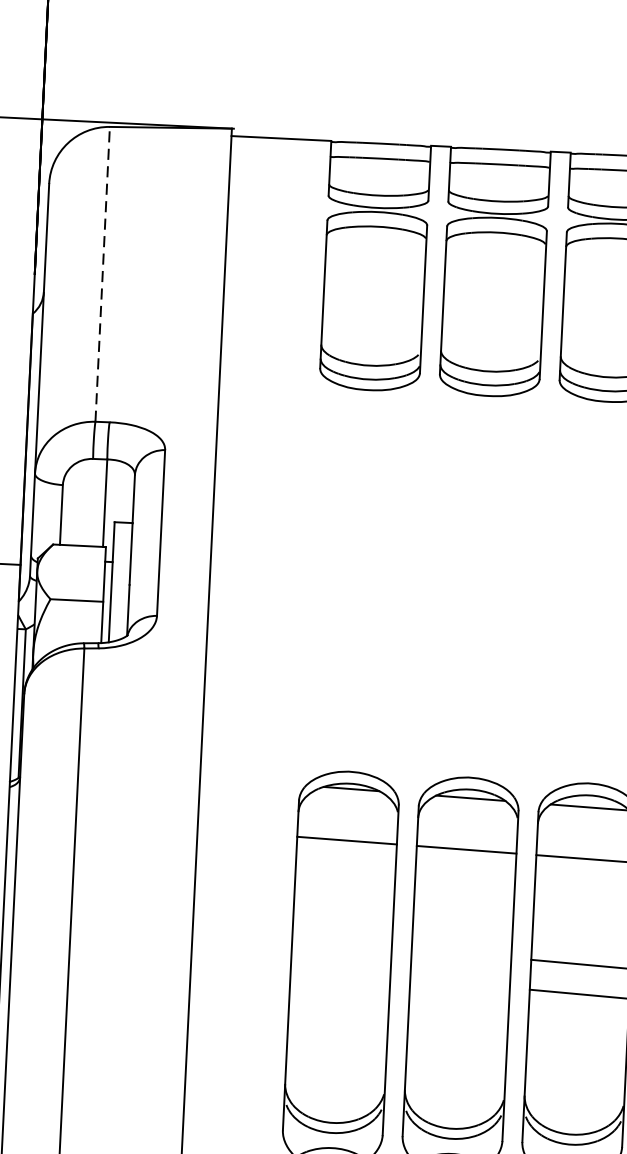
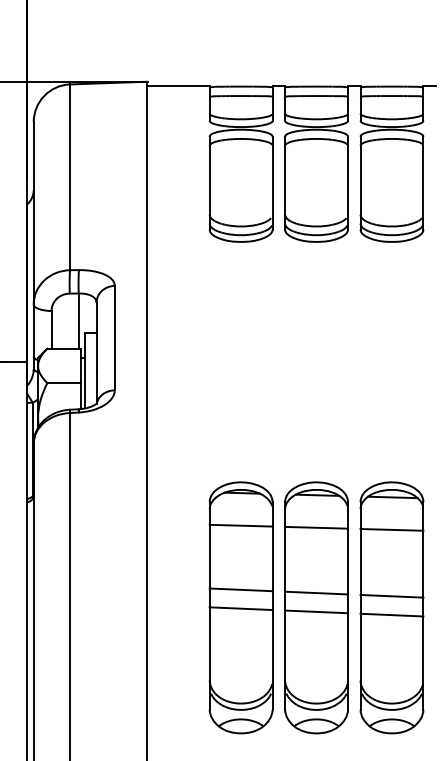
line: (103, 274) -> (70, 177), dashed -> solid
line: (341, 941) -> (240, 589), added
line: (461, 952) -> (316, 592), added
line: (339, 971) -> (240, 608), added
line: (460, 982) -> (316, 611), added

